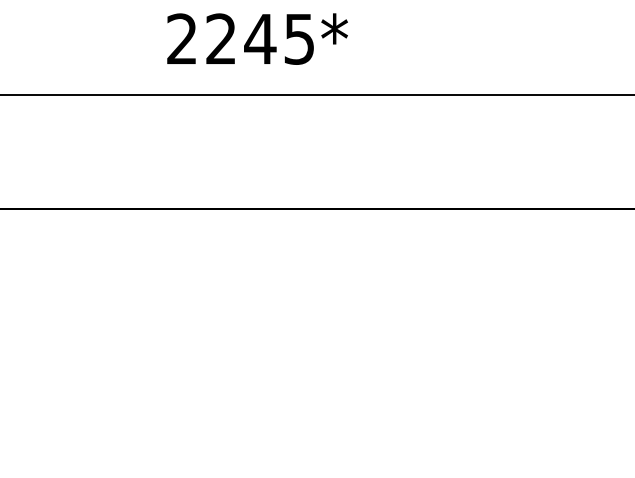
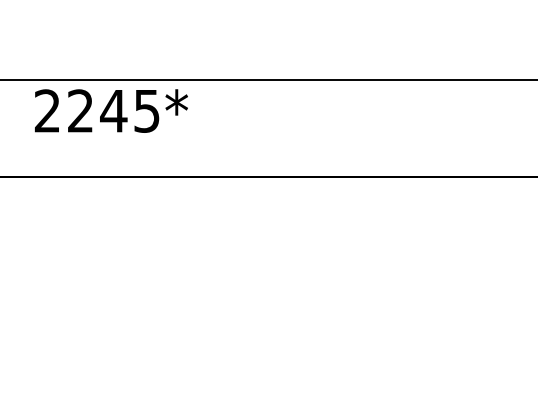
text: (257, 38) -> (111, 110), moved

